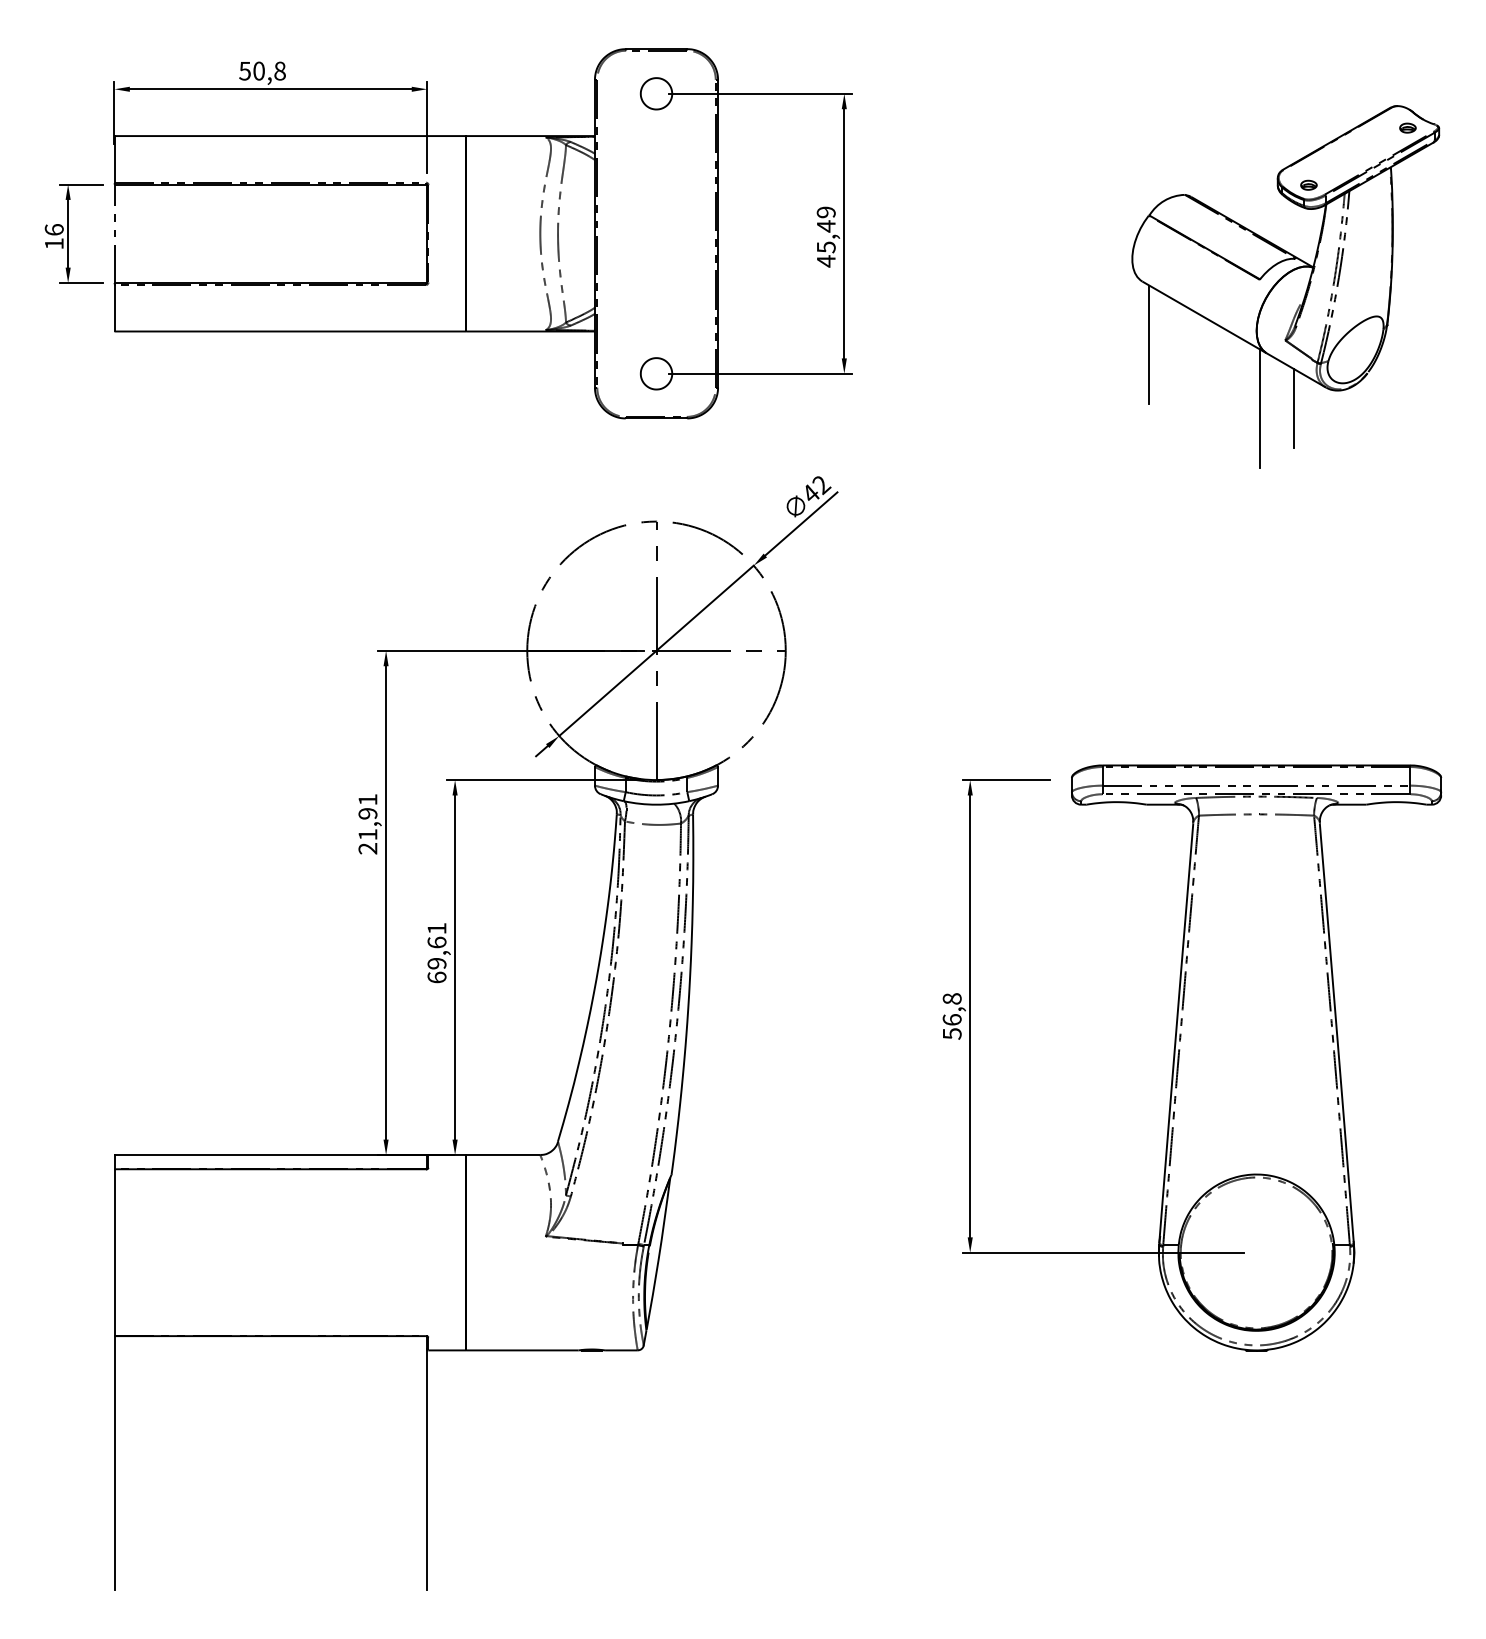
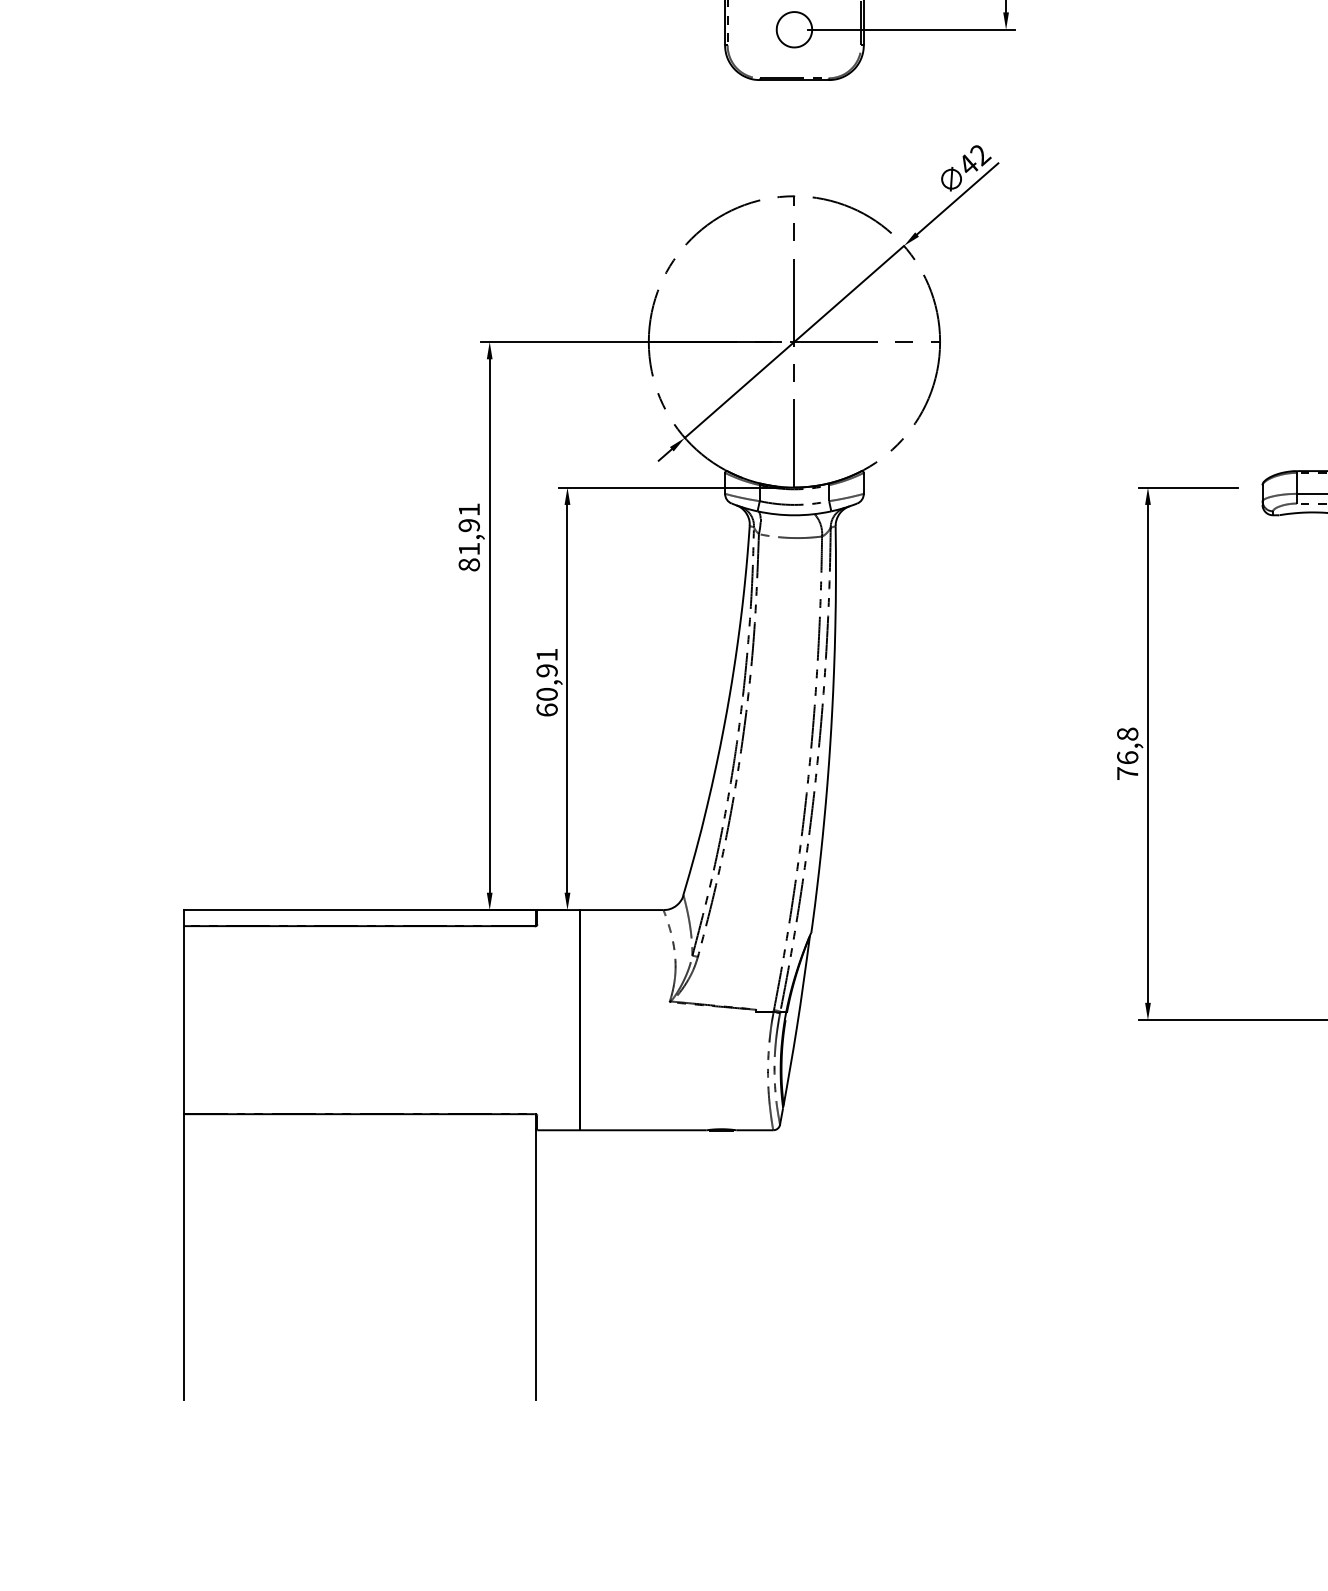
text: (367, 848) -> (468, 564), 21,91 -> 81,91
text: (436, 952) -> (546, 681), 69,61 -> 60,91
text: (952, 1033) -> (1128, 773), 56,8 -> 76,8

